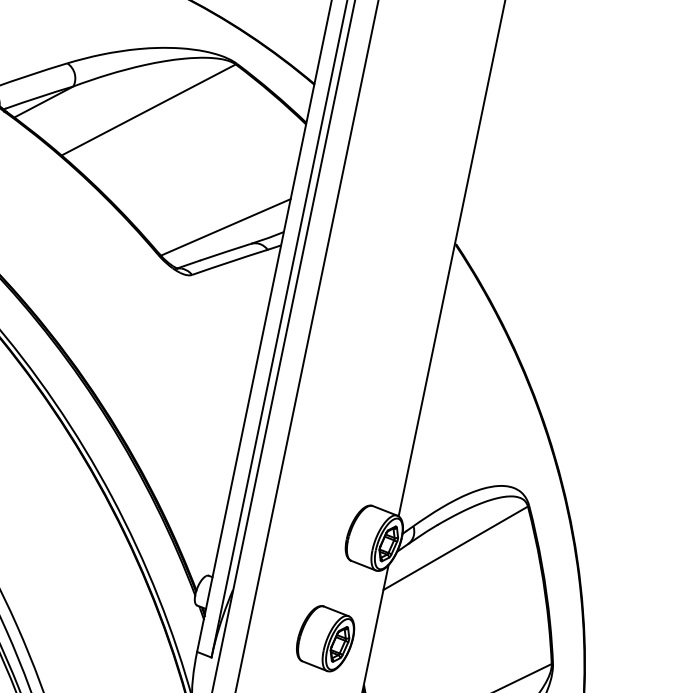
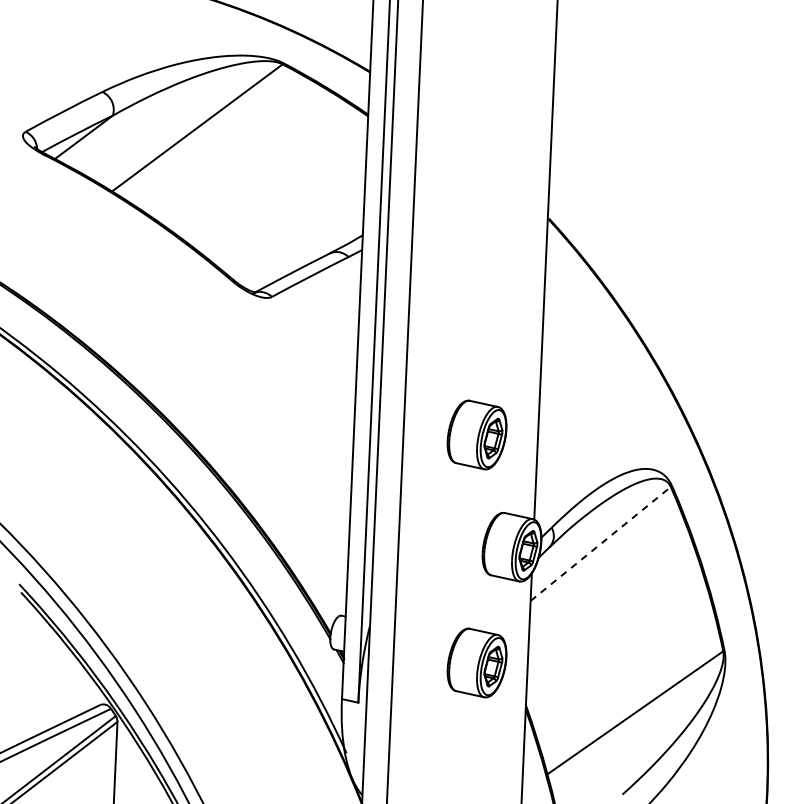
line: (225, 226) -> (299, 239), removed
part: (358, 430) -> (476, 434), added
line: (456, 547) -> (601, 543), solid -> dashed

